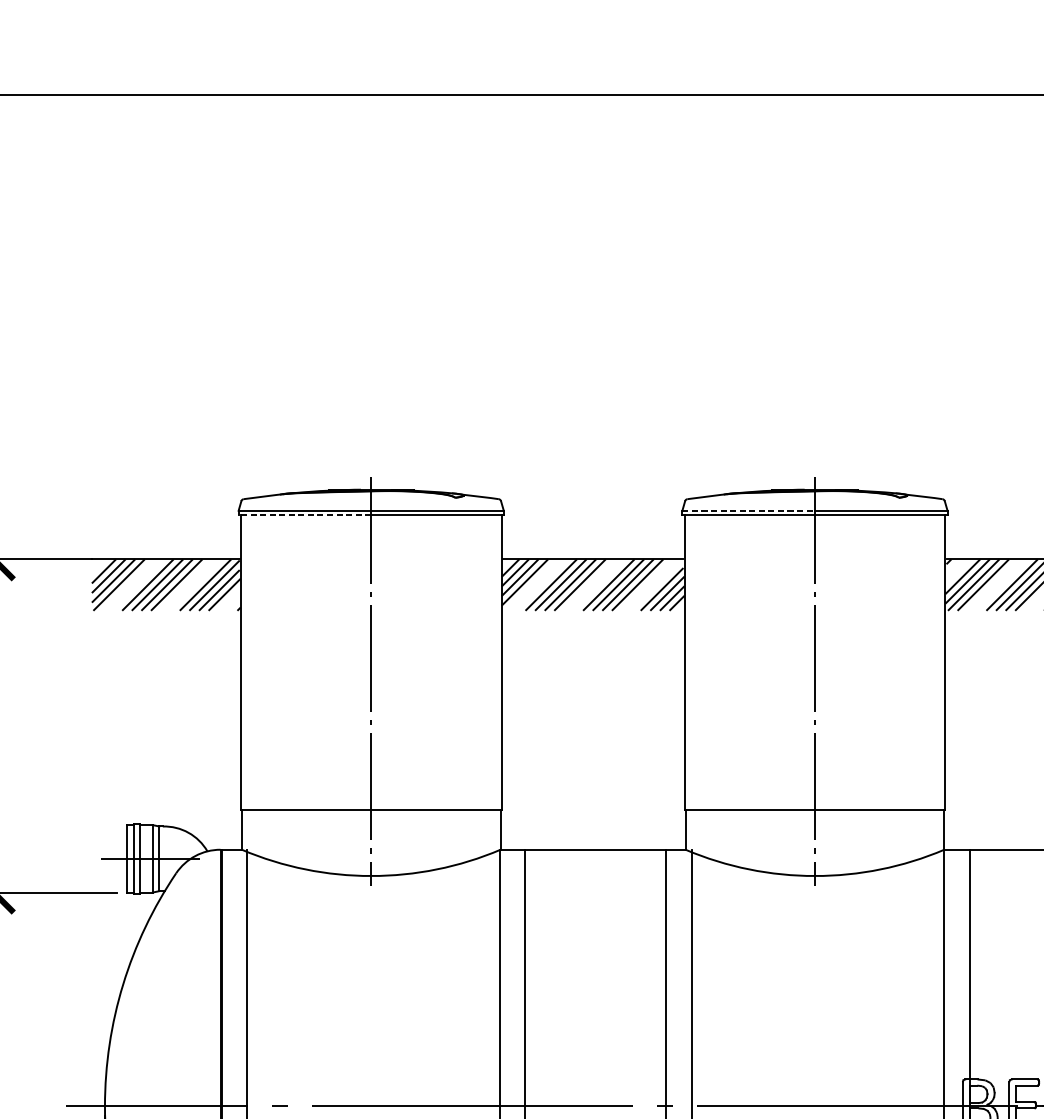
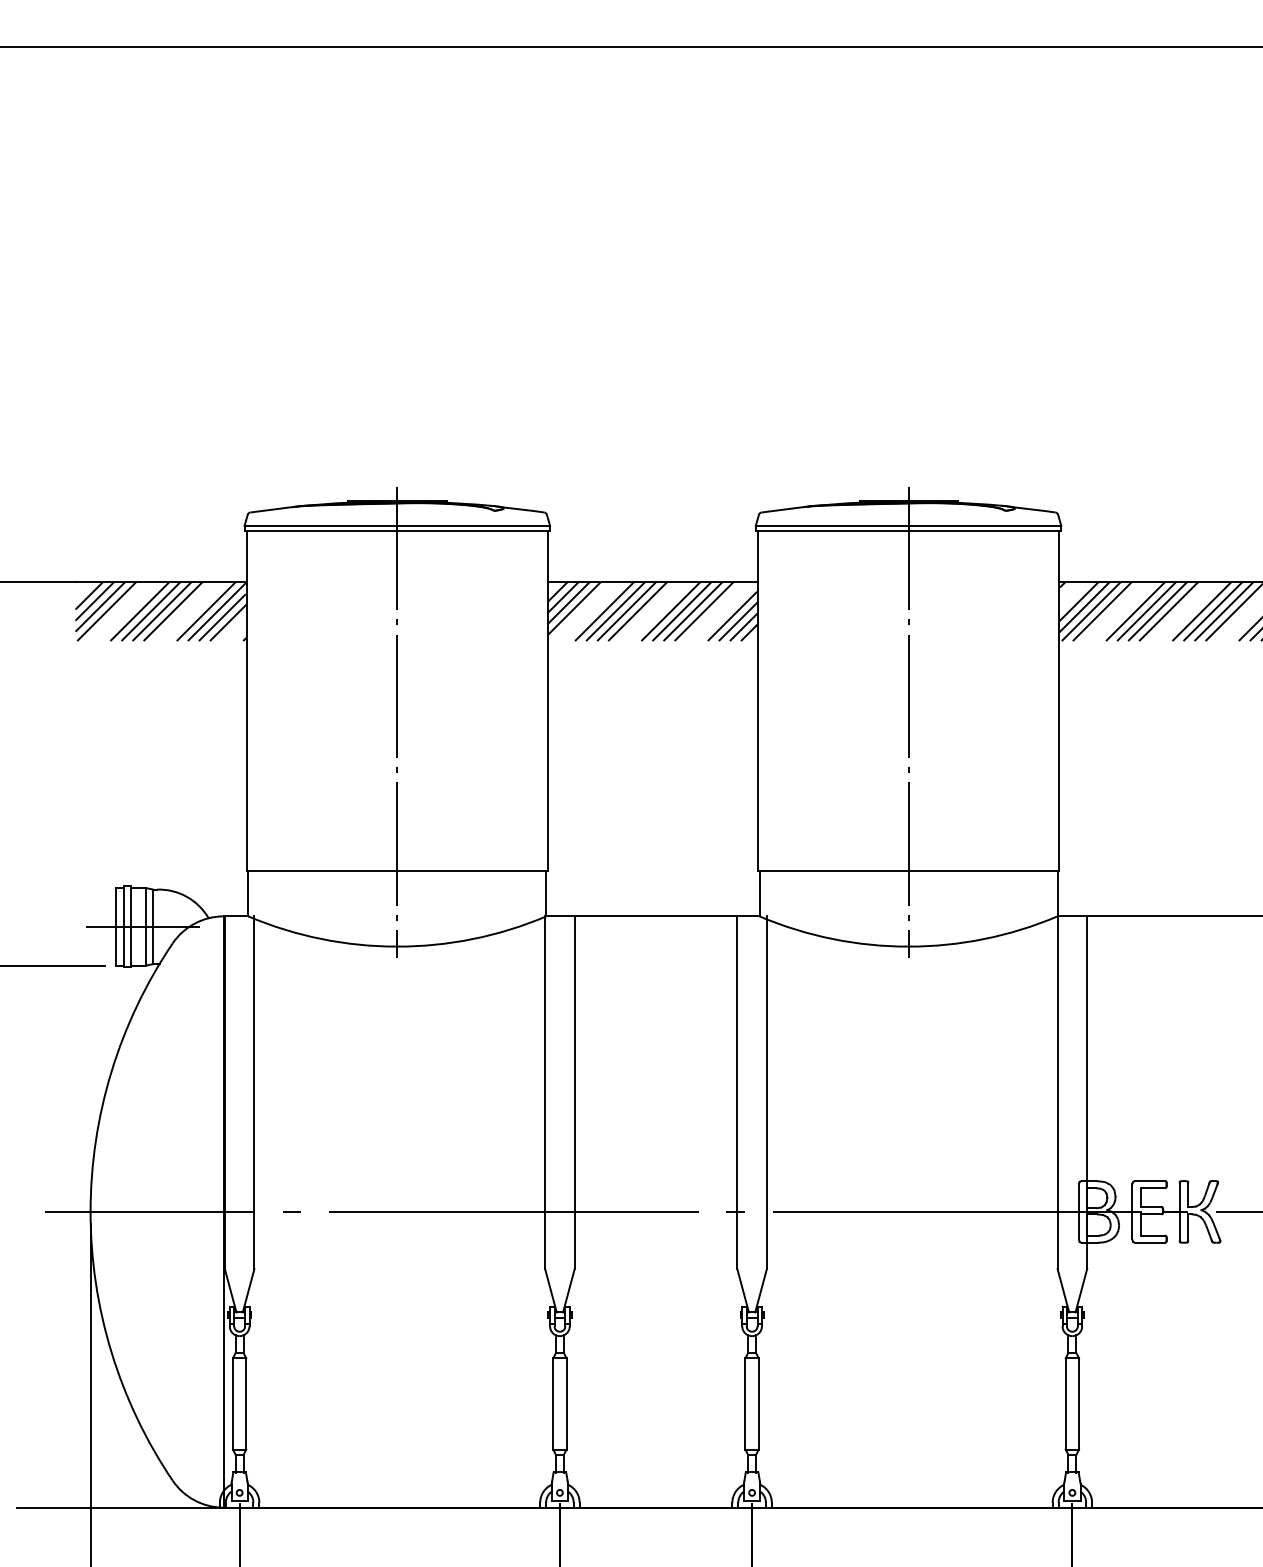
line: (748, 510) -> (832, 525), dashed -> solid
line: (304, 515) -> (320, 531), dashed -> solid

